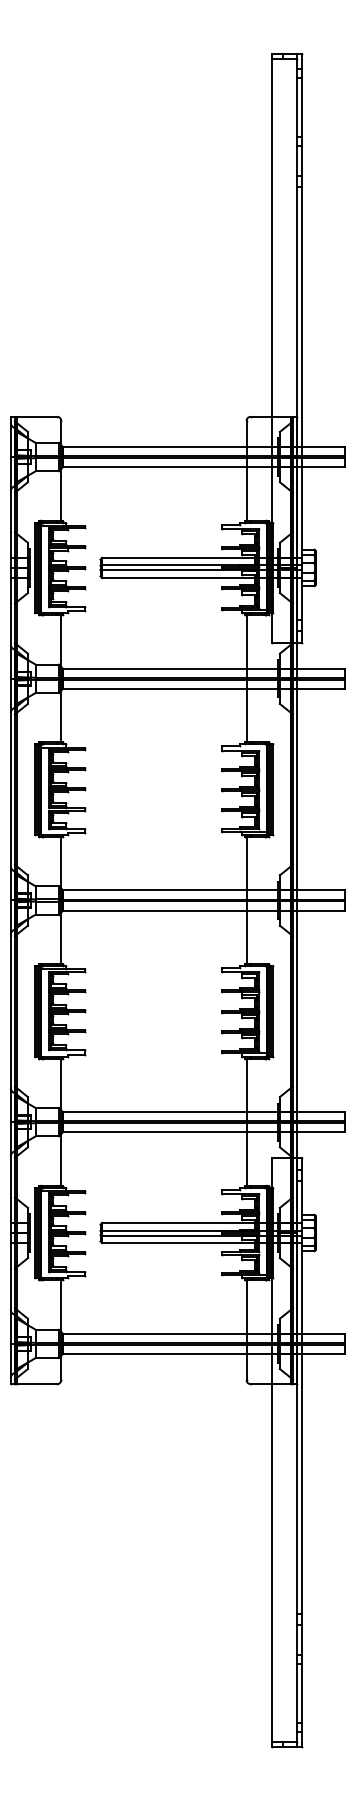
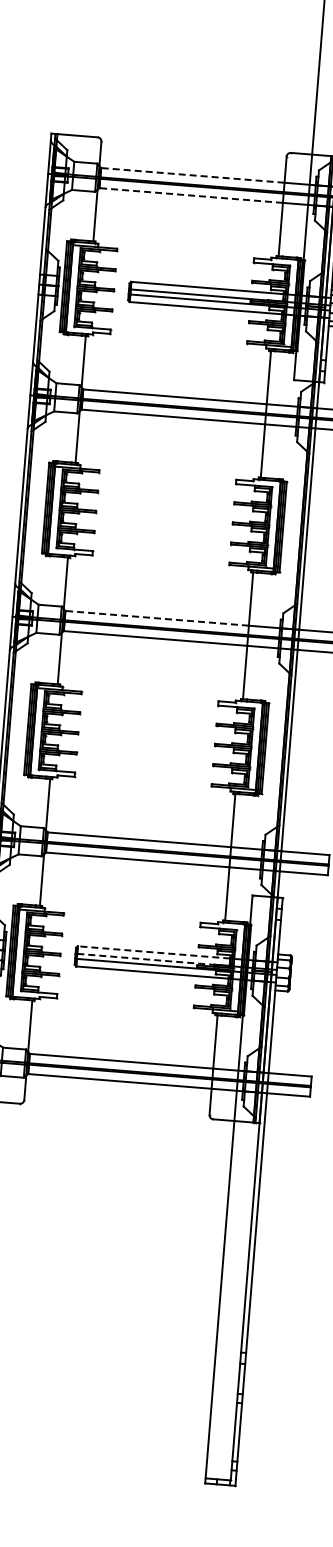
line: (154, 447) -> (192, 175), solid -> dashed
line: (154, 467) -> (190, 195), solid -> dashed
line: (154, 890) -> (156, 618), solid -> dashed
line: (177, 1222) -> (153, 951), solid -> dashed
line: (170, 1230) -> (145, 959), solid -> dashed

